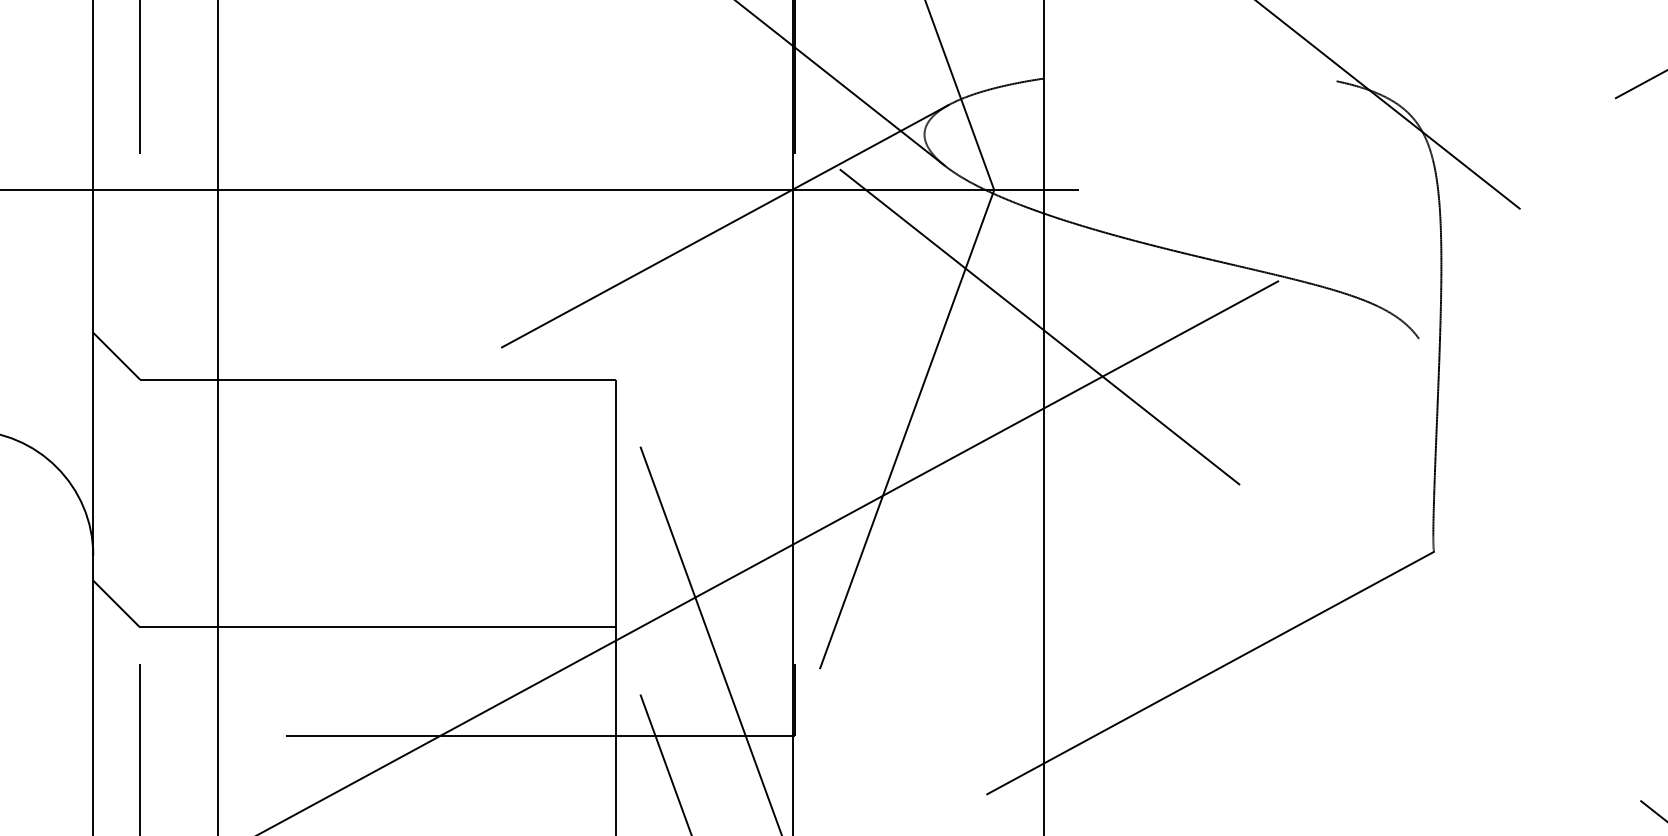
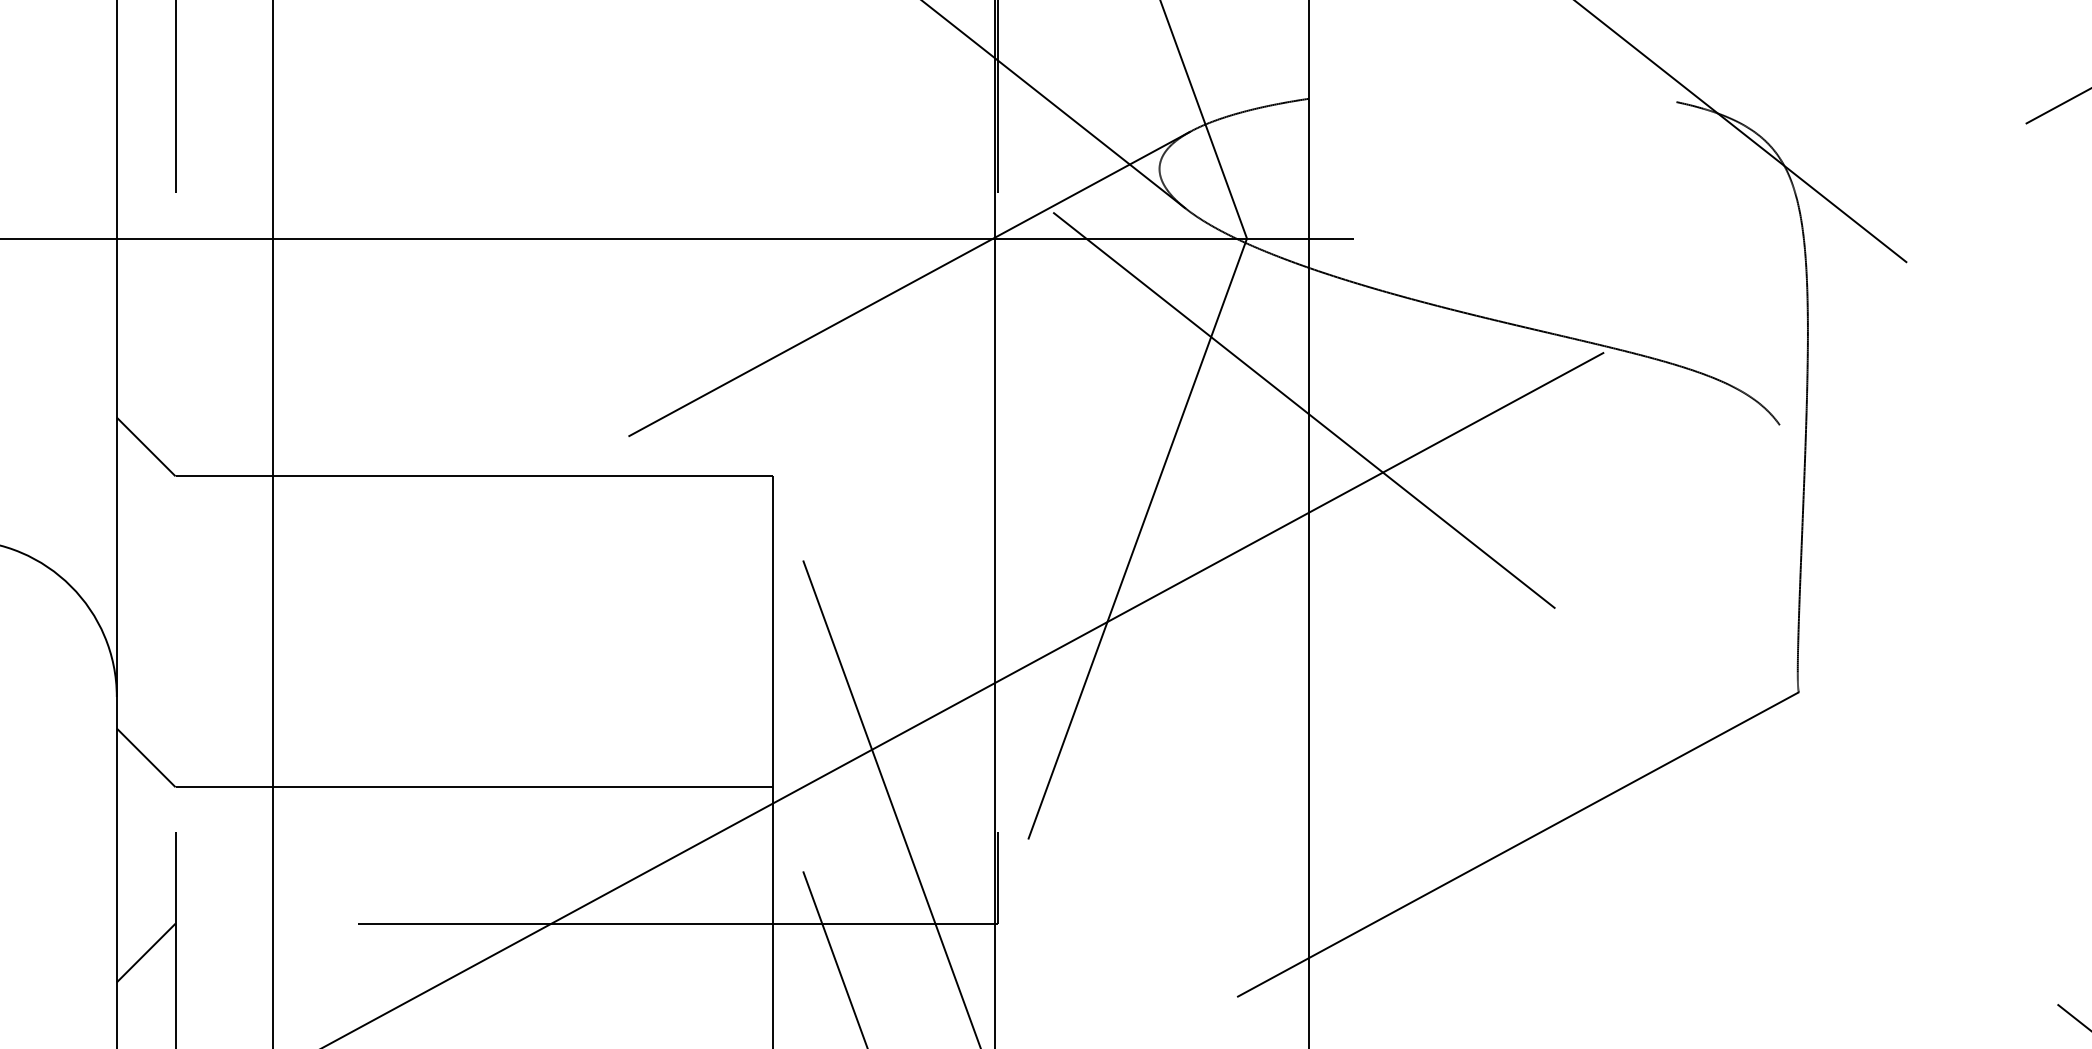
line: (116, 759) -> (145, 952), added

